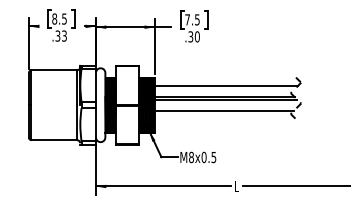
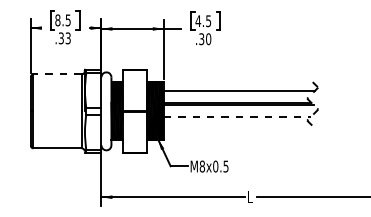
text: (187, 19) -> (198, 20), 7.5 -> 4.5
line: (54, 70) -> (57, 74), solid -> dashed
line: (224, 110) -> (237, 116), solid -> dashed

